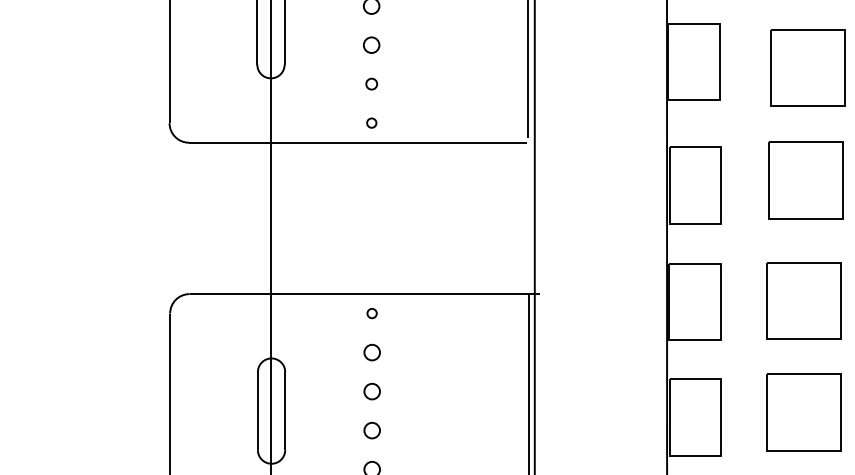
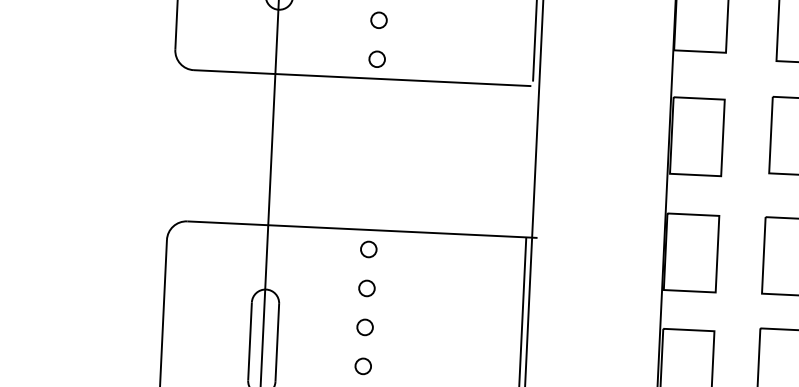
part: (371, 83) -> (378, 19), size x1.43
part: (371, 122) -> (377, 58), size x1.67
part: (371, 313) -> (368, 249), size x1.67

